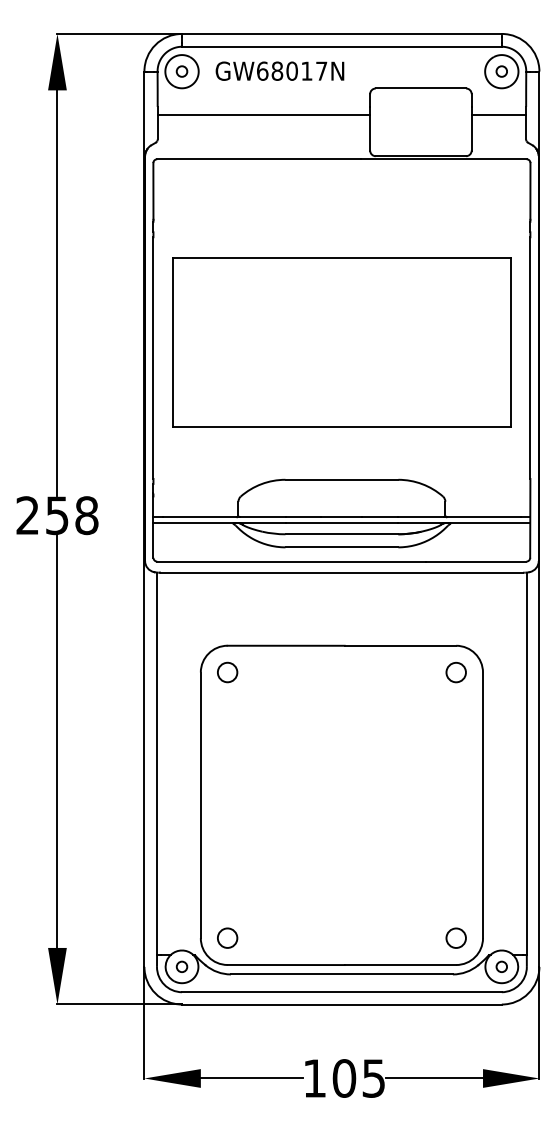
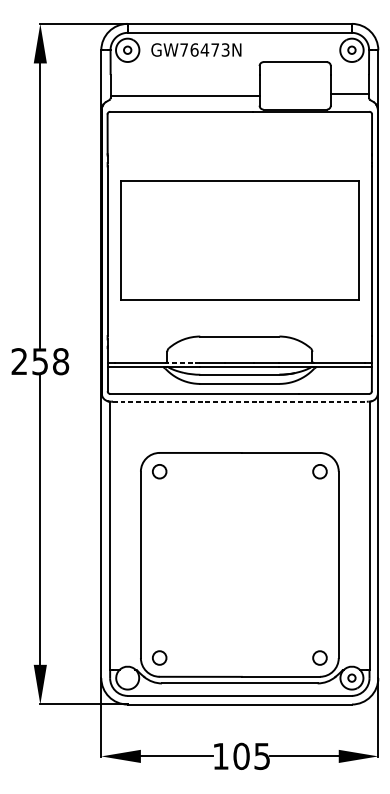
text: (292, 70) -> (205, 49), GW68017N -> GW76473N
line: (263, 115) -> (184, 95), moved
line: (498, 115) -> (349, 93), moved
line: (262, 517) -> (184, 362), solid -> dashed
line: (342, 572) -> (240, 401), solid -> dashed
circle: (181, 966) -> (127, 677), removed

